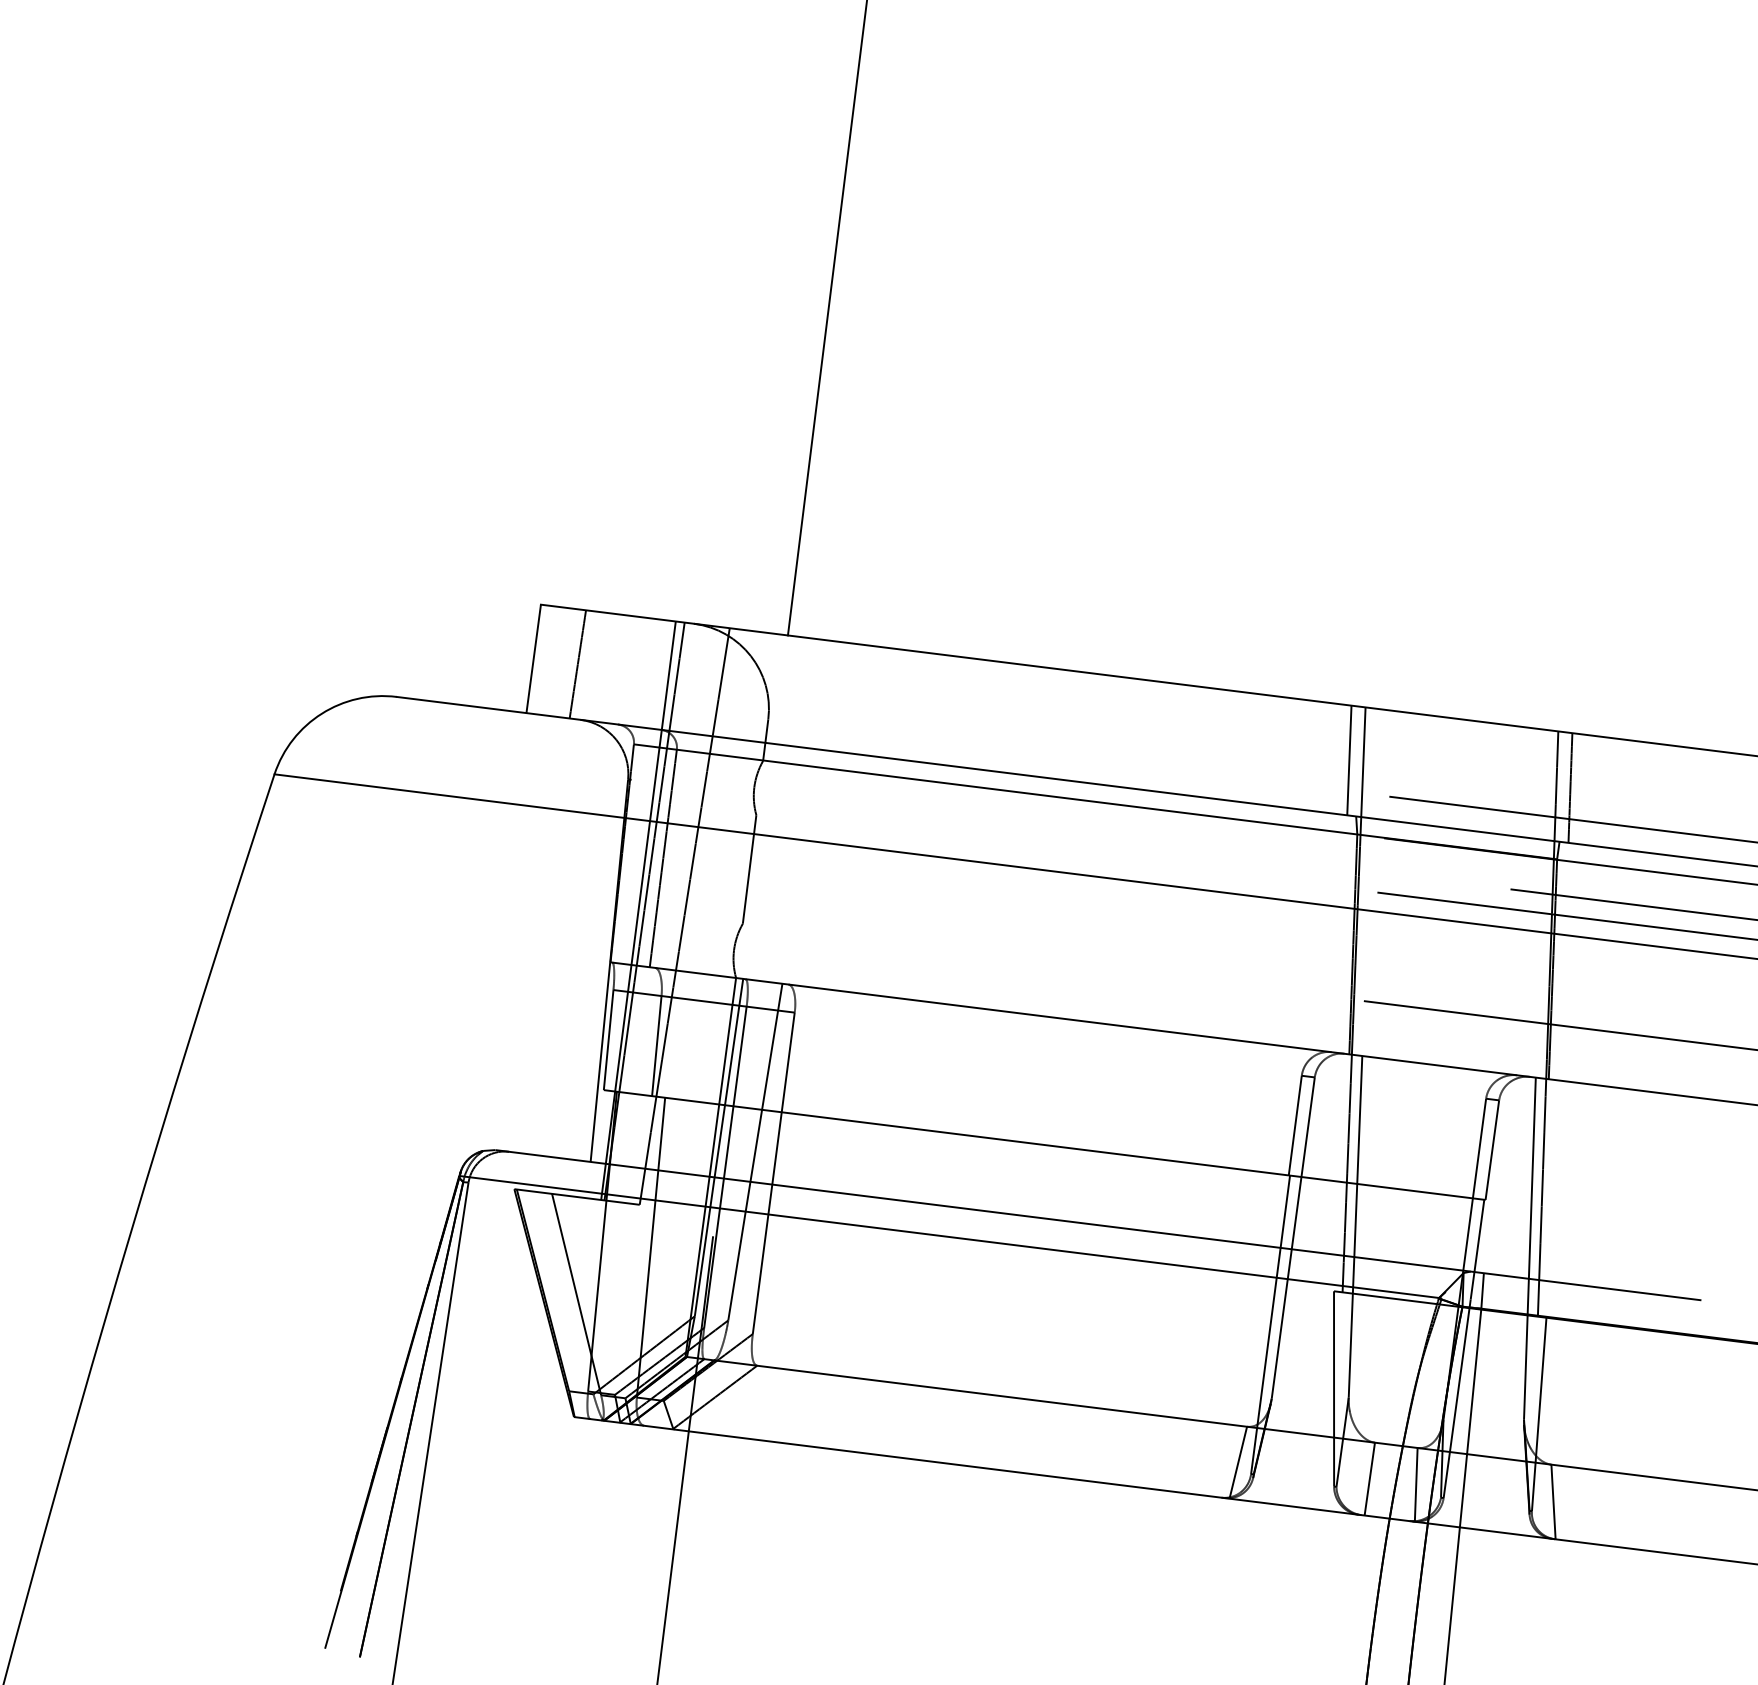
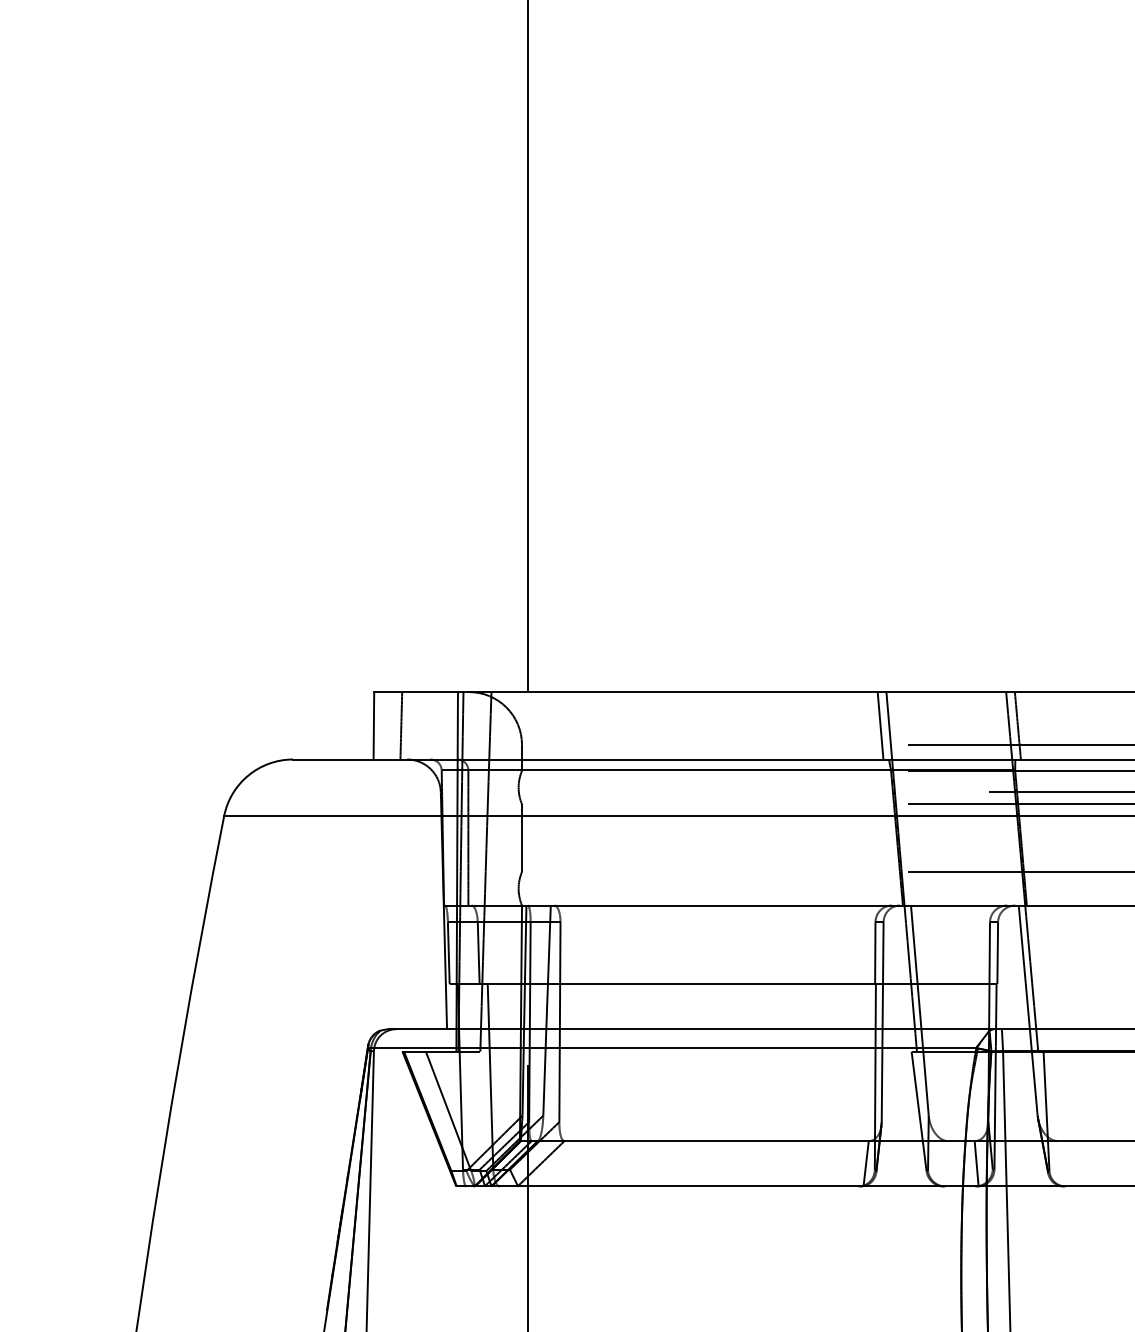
line: (1369, 1478) -> (947, 1163), removed
line: (1552, 1501) -> (1061, 1163), removed

